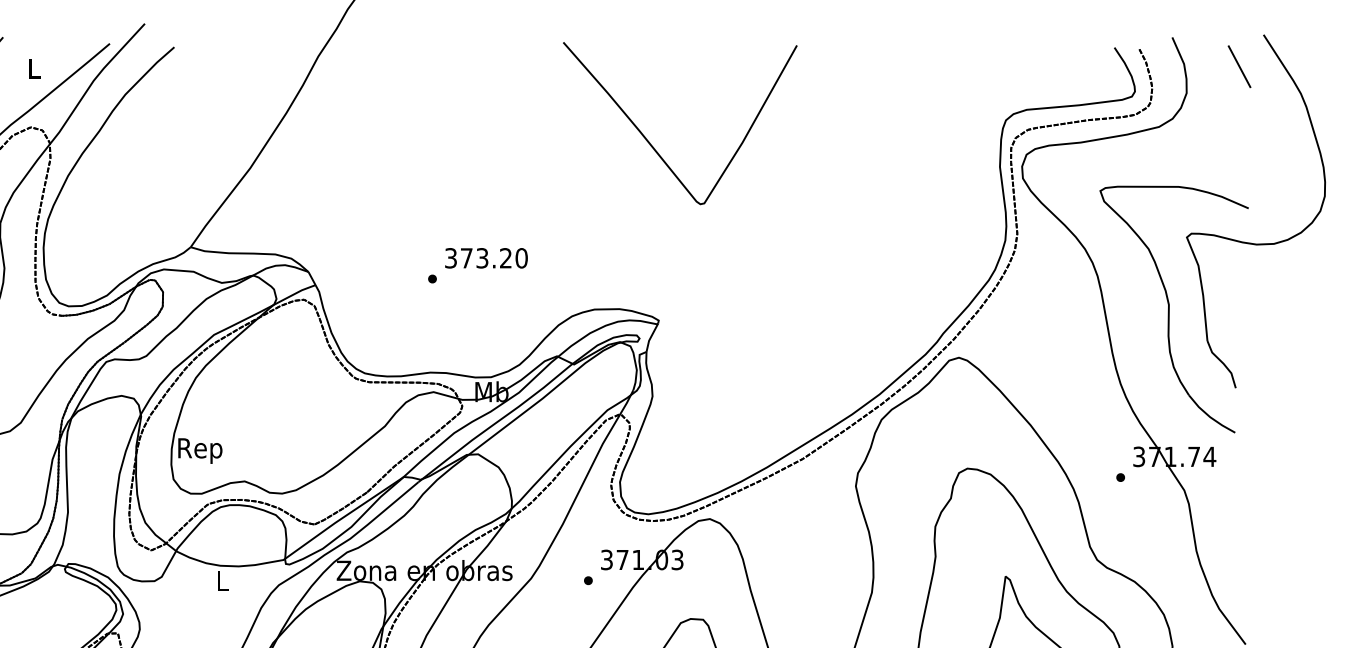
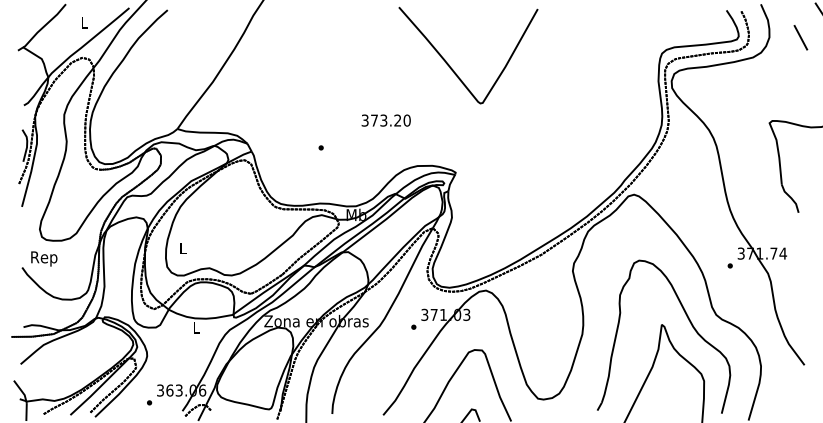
line: (1238, 66) -> (800, 37), moved
text: (485, 258) -> (385, 120), moved
part: (1173, 308) -> (761, 165), removed
text: (200, 449) -> (183, 249), Rep -> L

